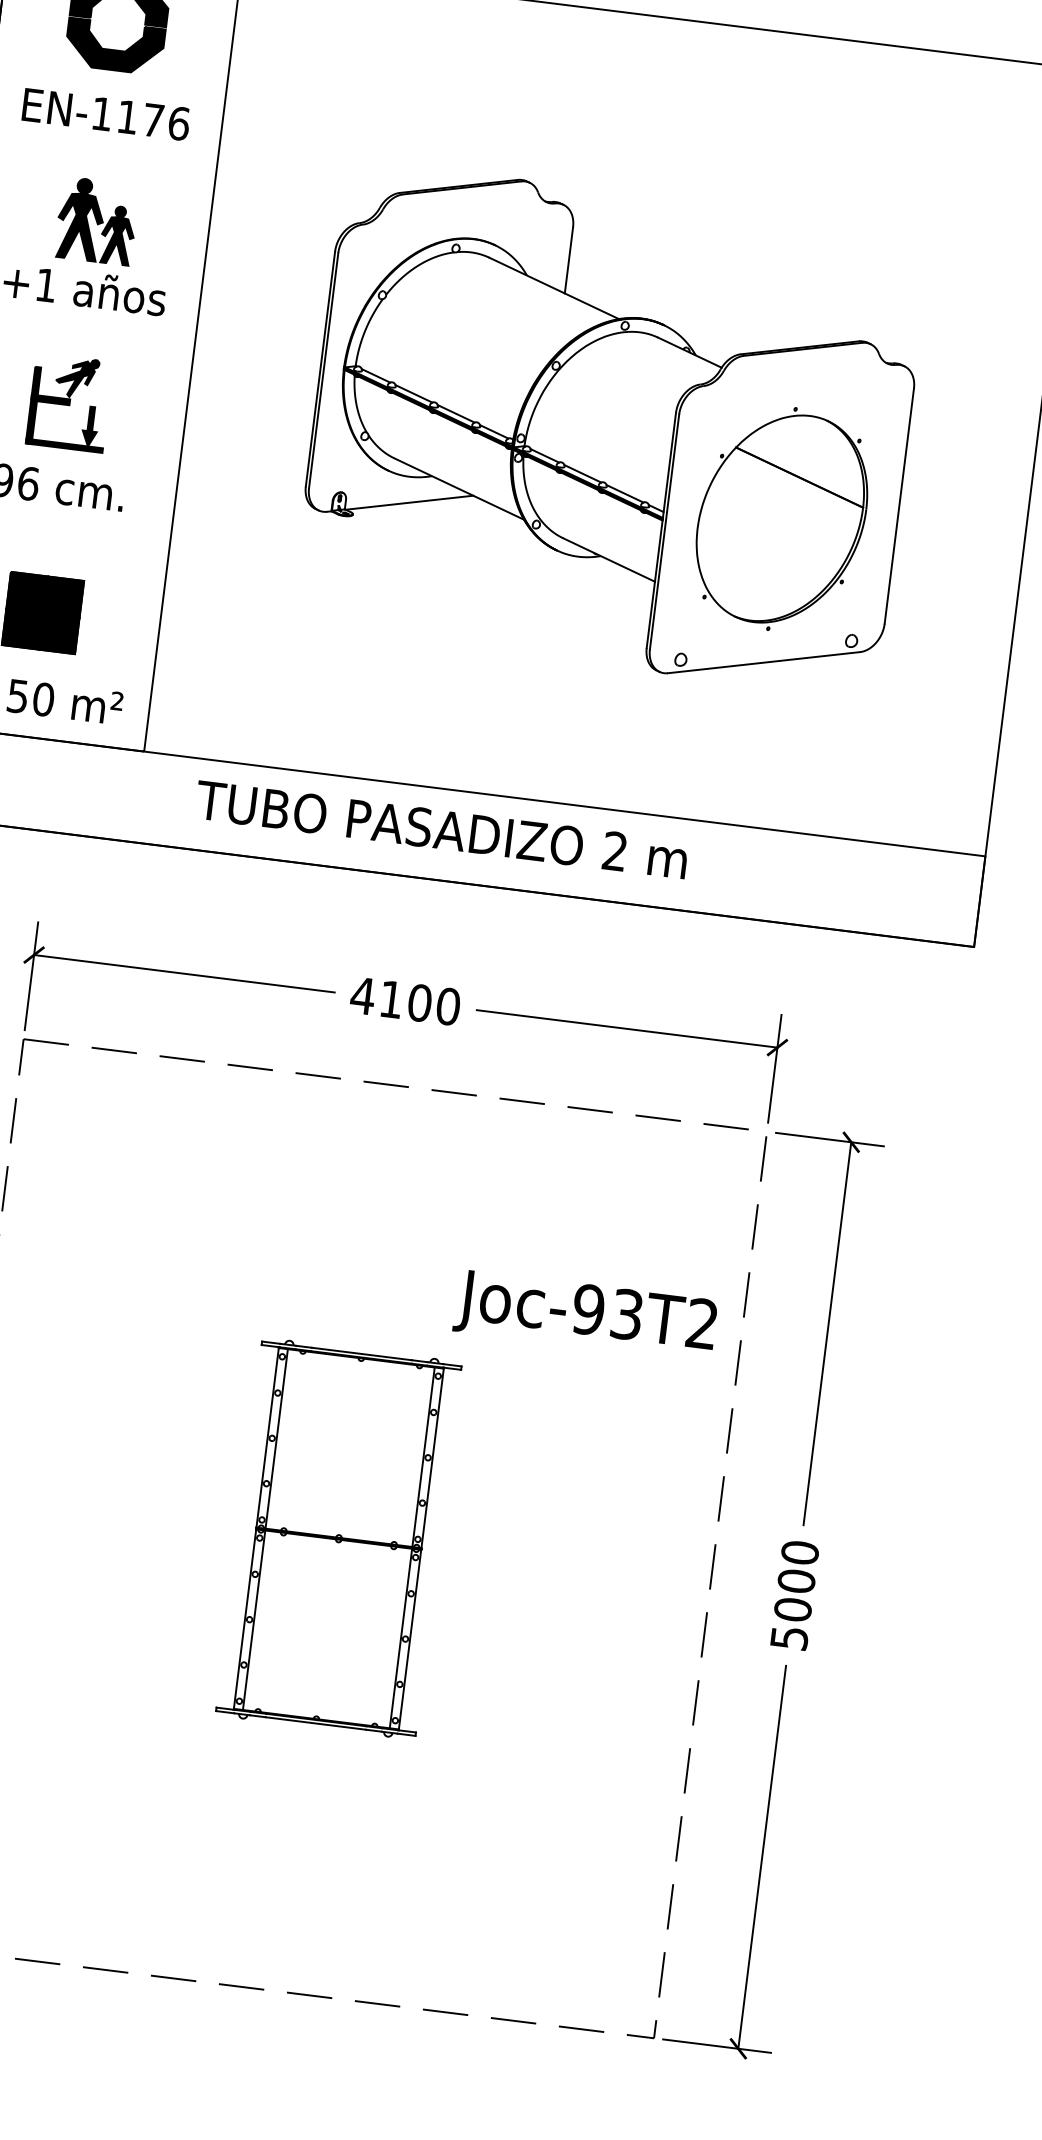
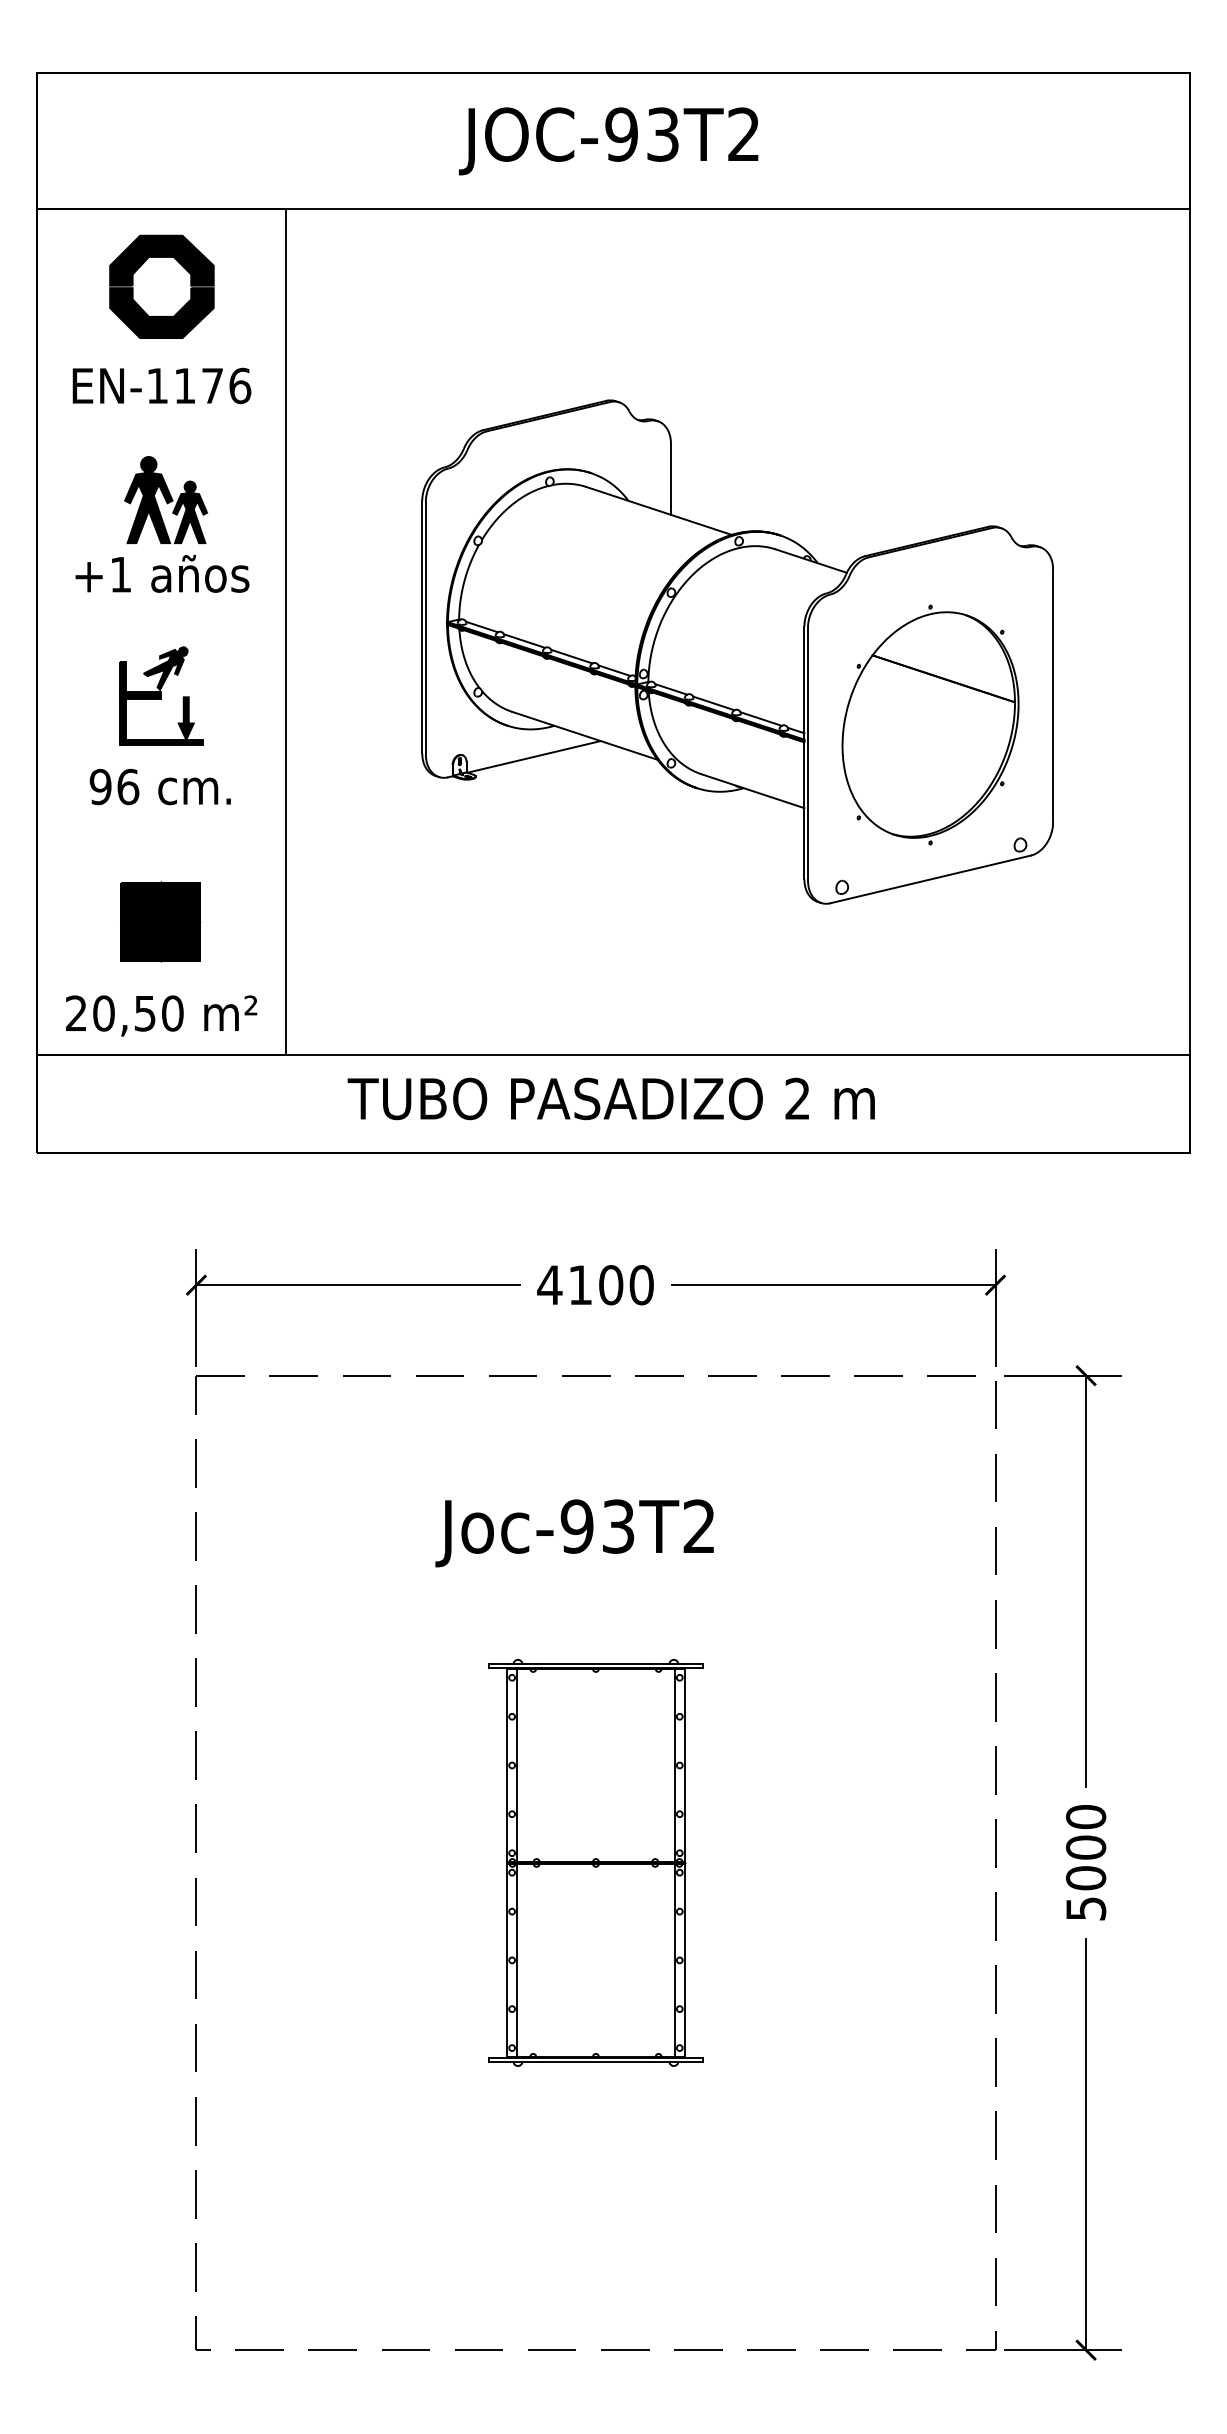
text: (585, 1315) -> (574, 1533), moved

